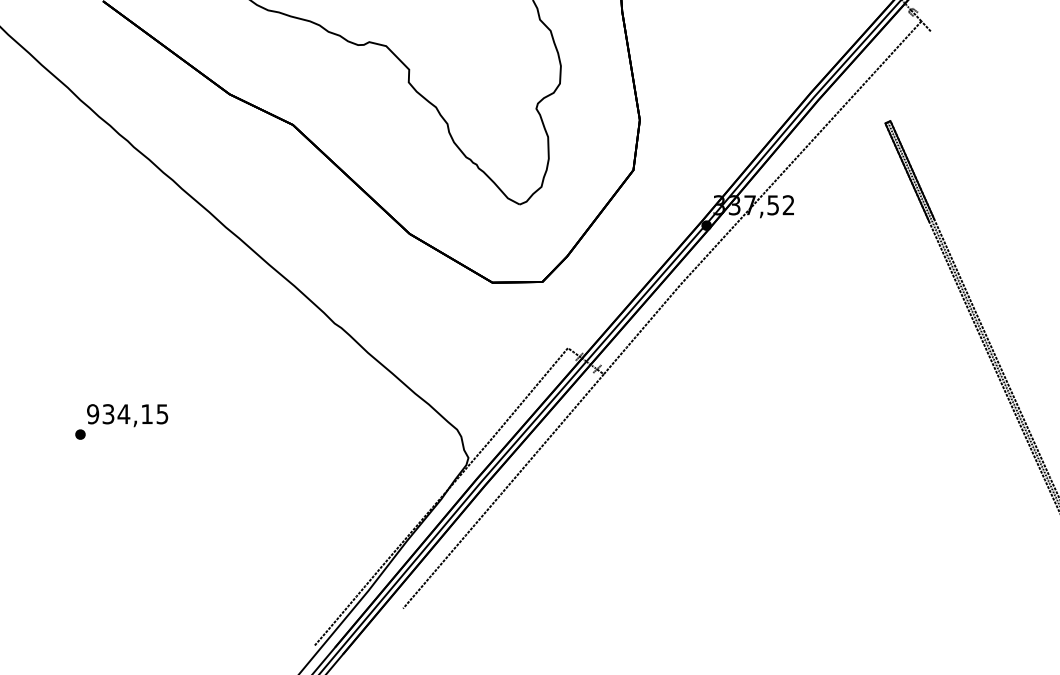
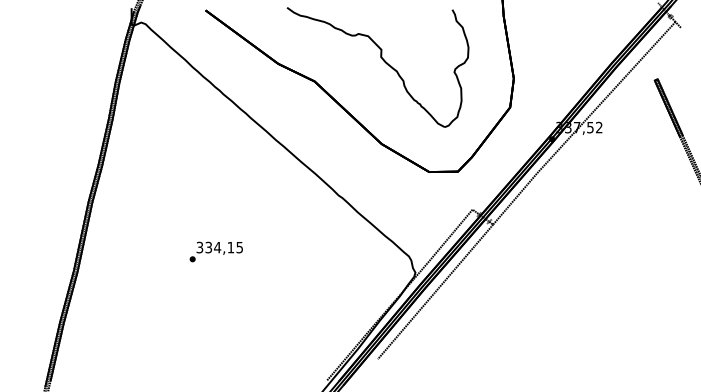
text: (92, 414) -> (199, 247), 934,15 -> 334,15

